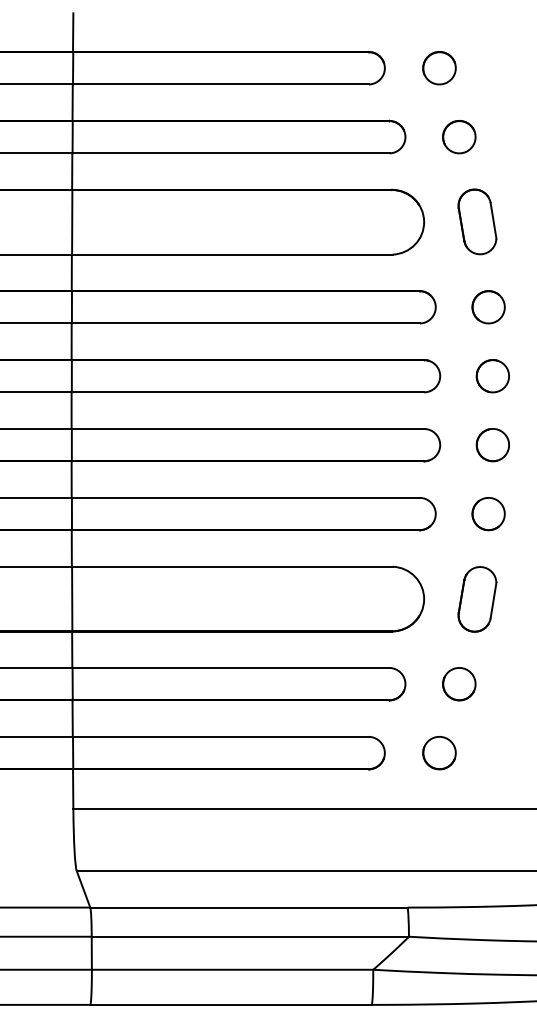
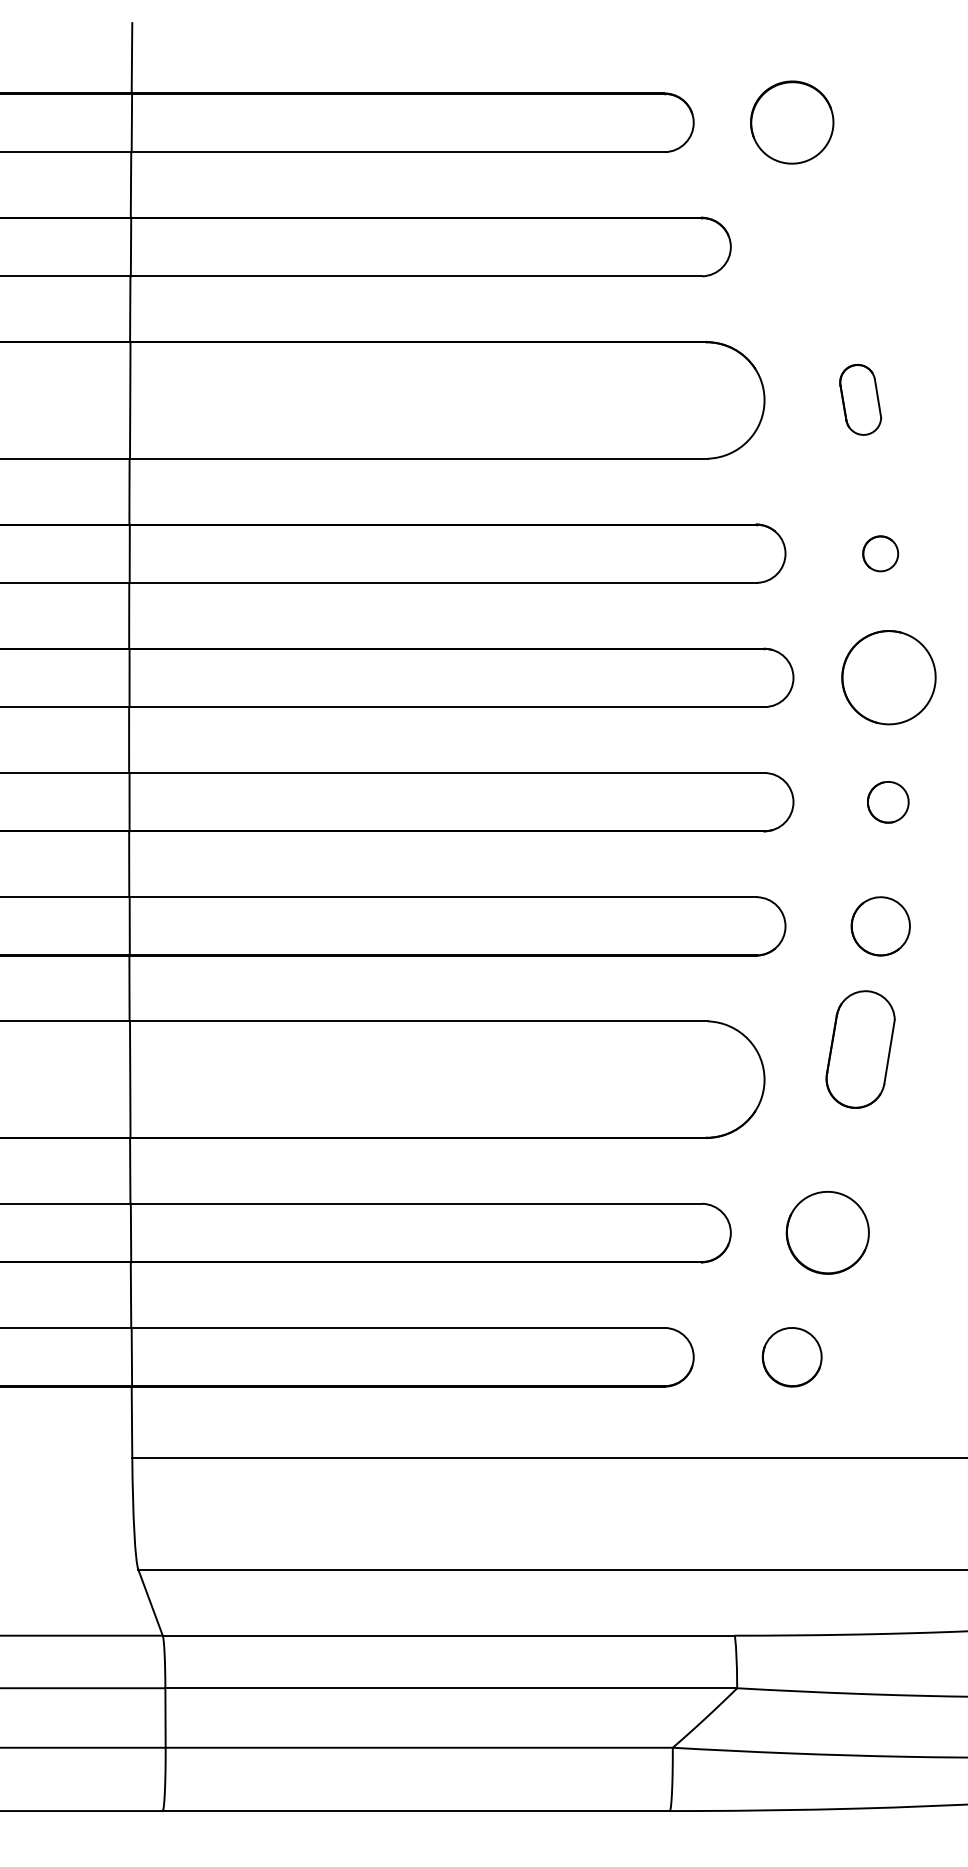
part: (439, 68) -> (792, 123), size x1.4
part: (459, 137) -> (828, 247), removed
part: (477, 221) -> (860, 399), size x0.6
part: (488, 307) -> (880, 554), size x0.6
part: (492, 376) -> (887, 678), size x1.6
part: (492, 445) -> (887, 802), size x0.7
part: (477, 599) -> (860, 1049), moved
part: (459, 684) -> (828, 1233), size x1.4

